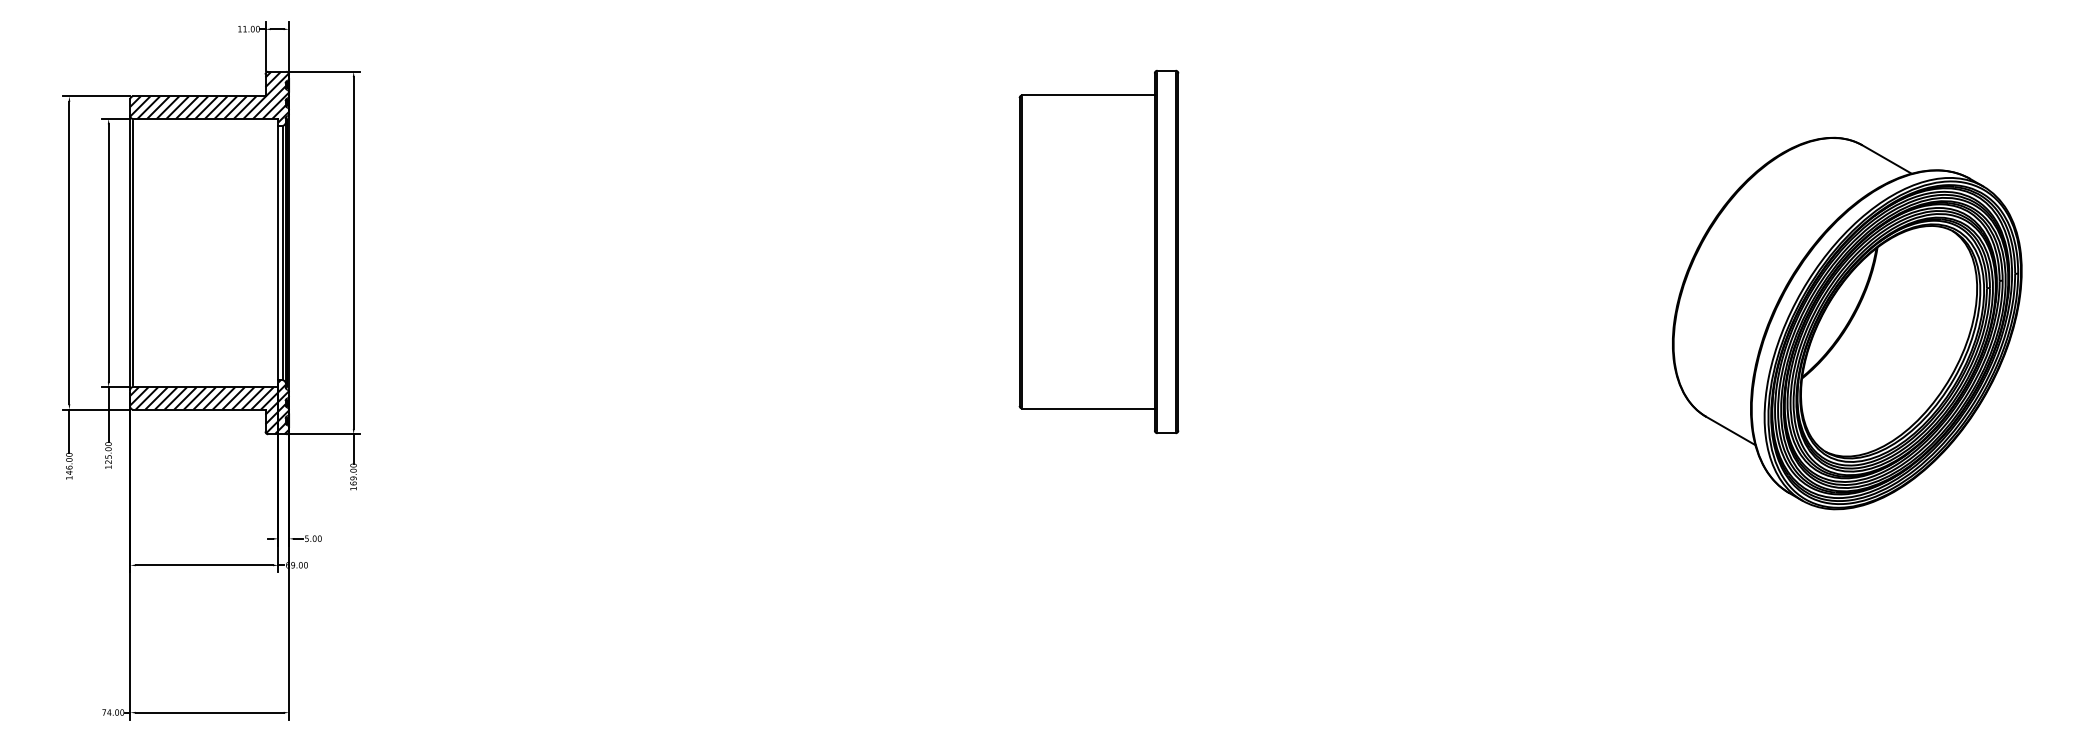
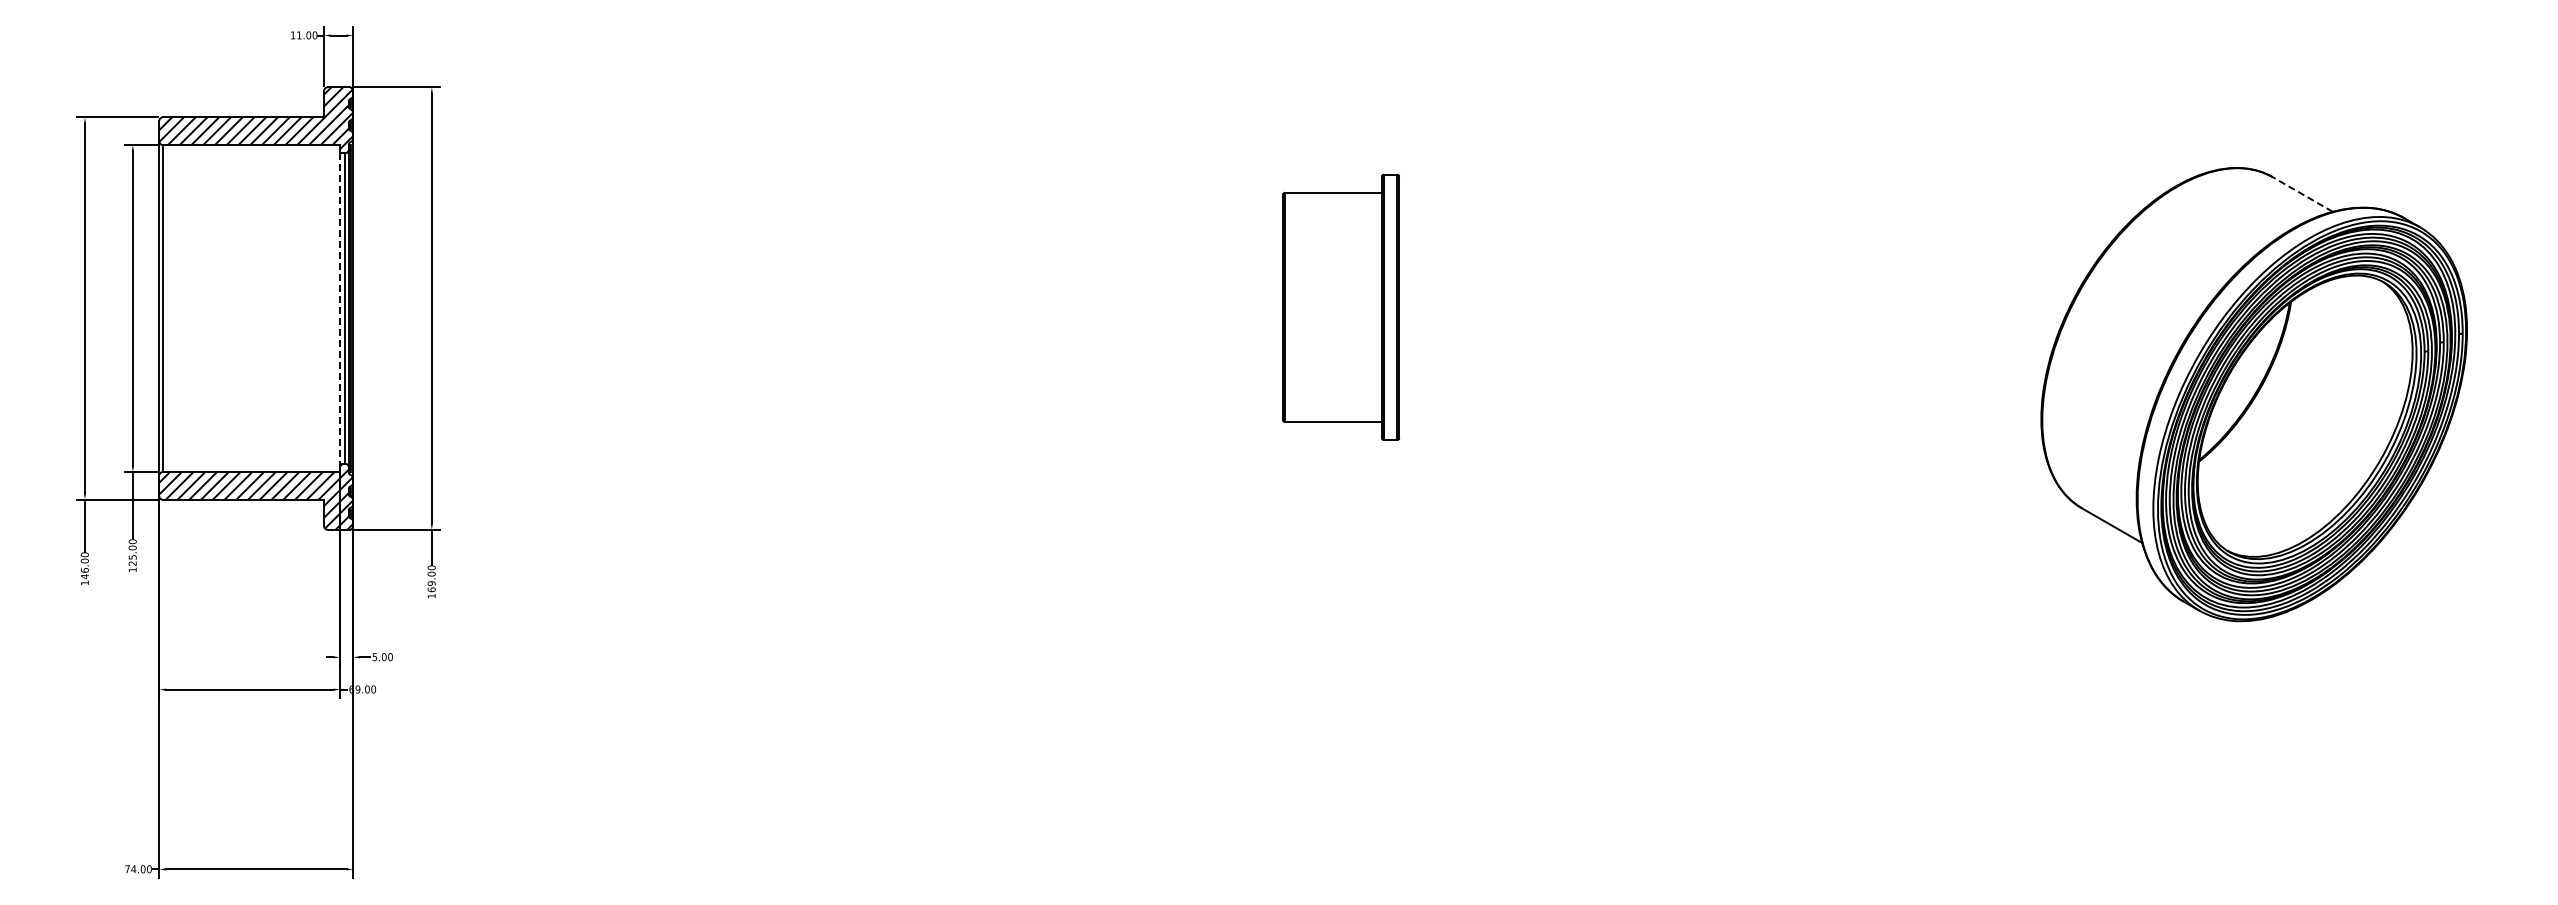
line: (1886, 159) -> (2302, 194), solid -> dashed
part: (1098, 252) -> (1340, 307), size x0.6
line: (277, 253) -> (339, 309), solid -> dashed

